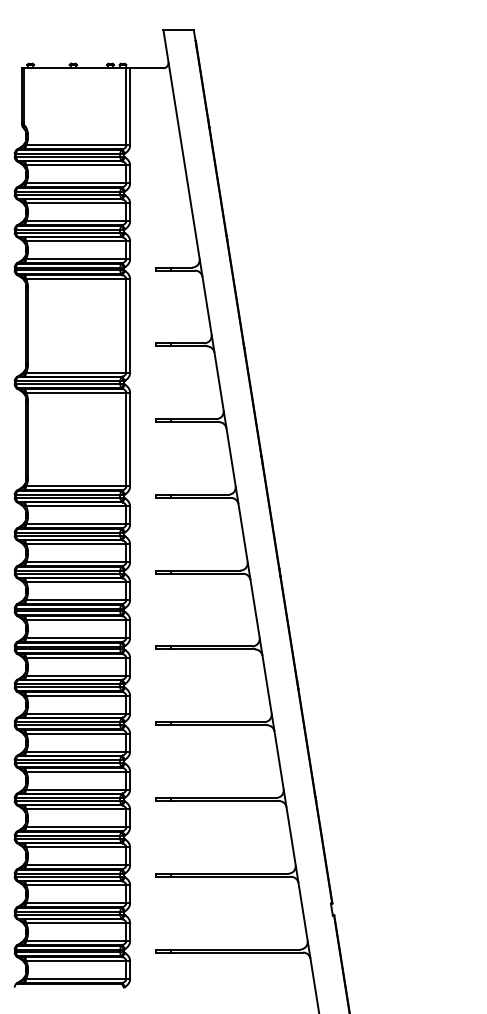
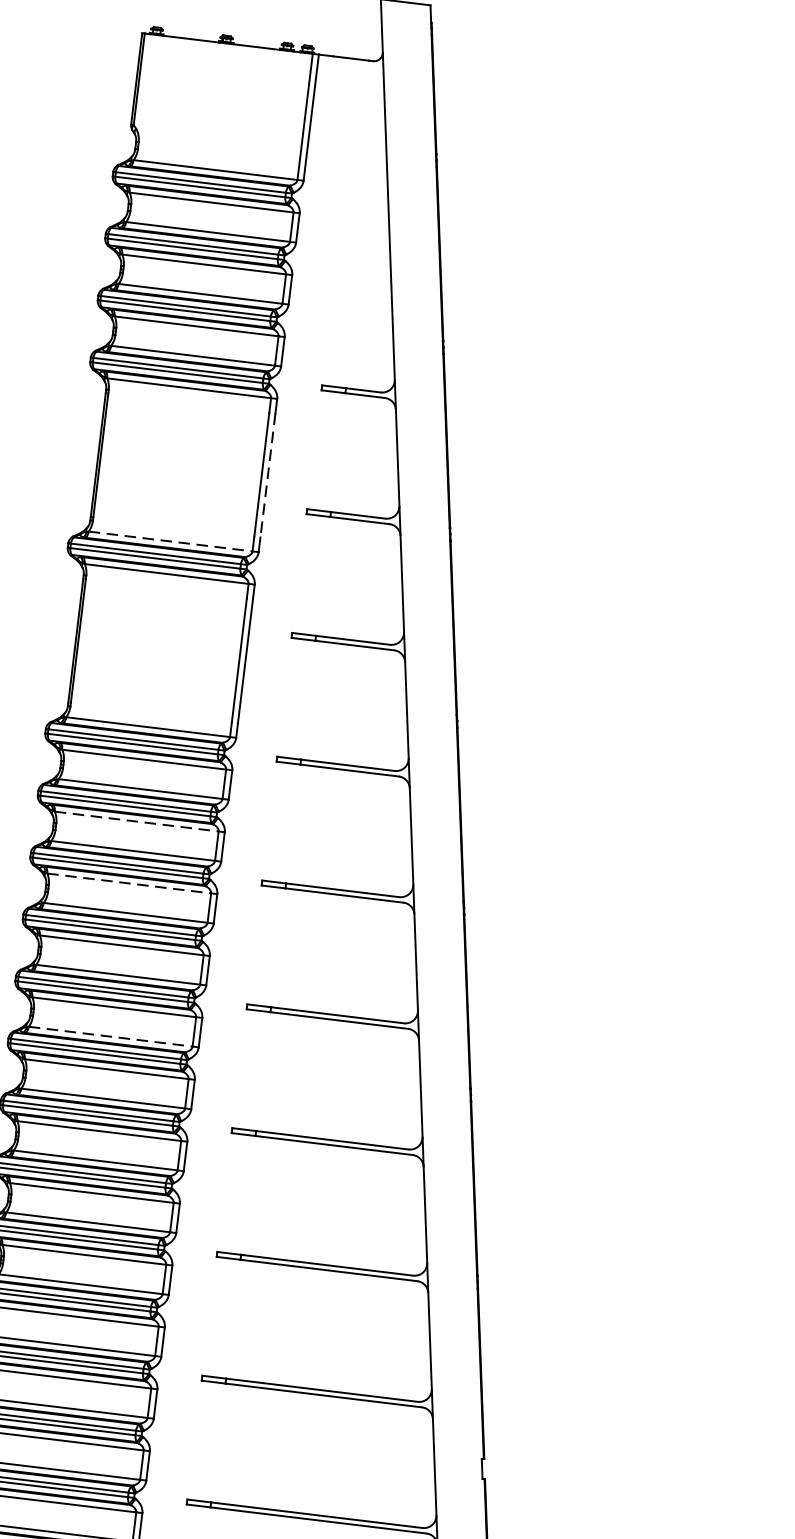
line: (130, 325) -> (268, 474), solid -> dashed
line: (76, 372) -> (171, 541), solid -> dashed
line: (76, 544) -> (137, 822), solid -> dashed
line: (76, 582) -> (129, 884), solid -> dashed
line: (76, 675) -> (111, 1036), solid -> dashed

